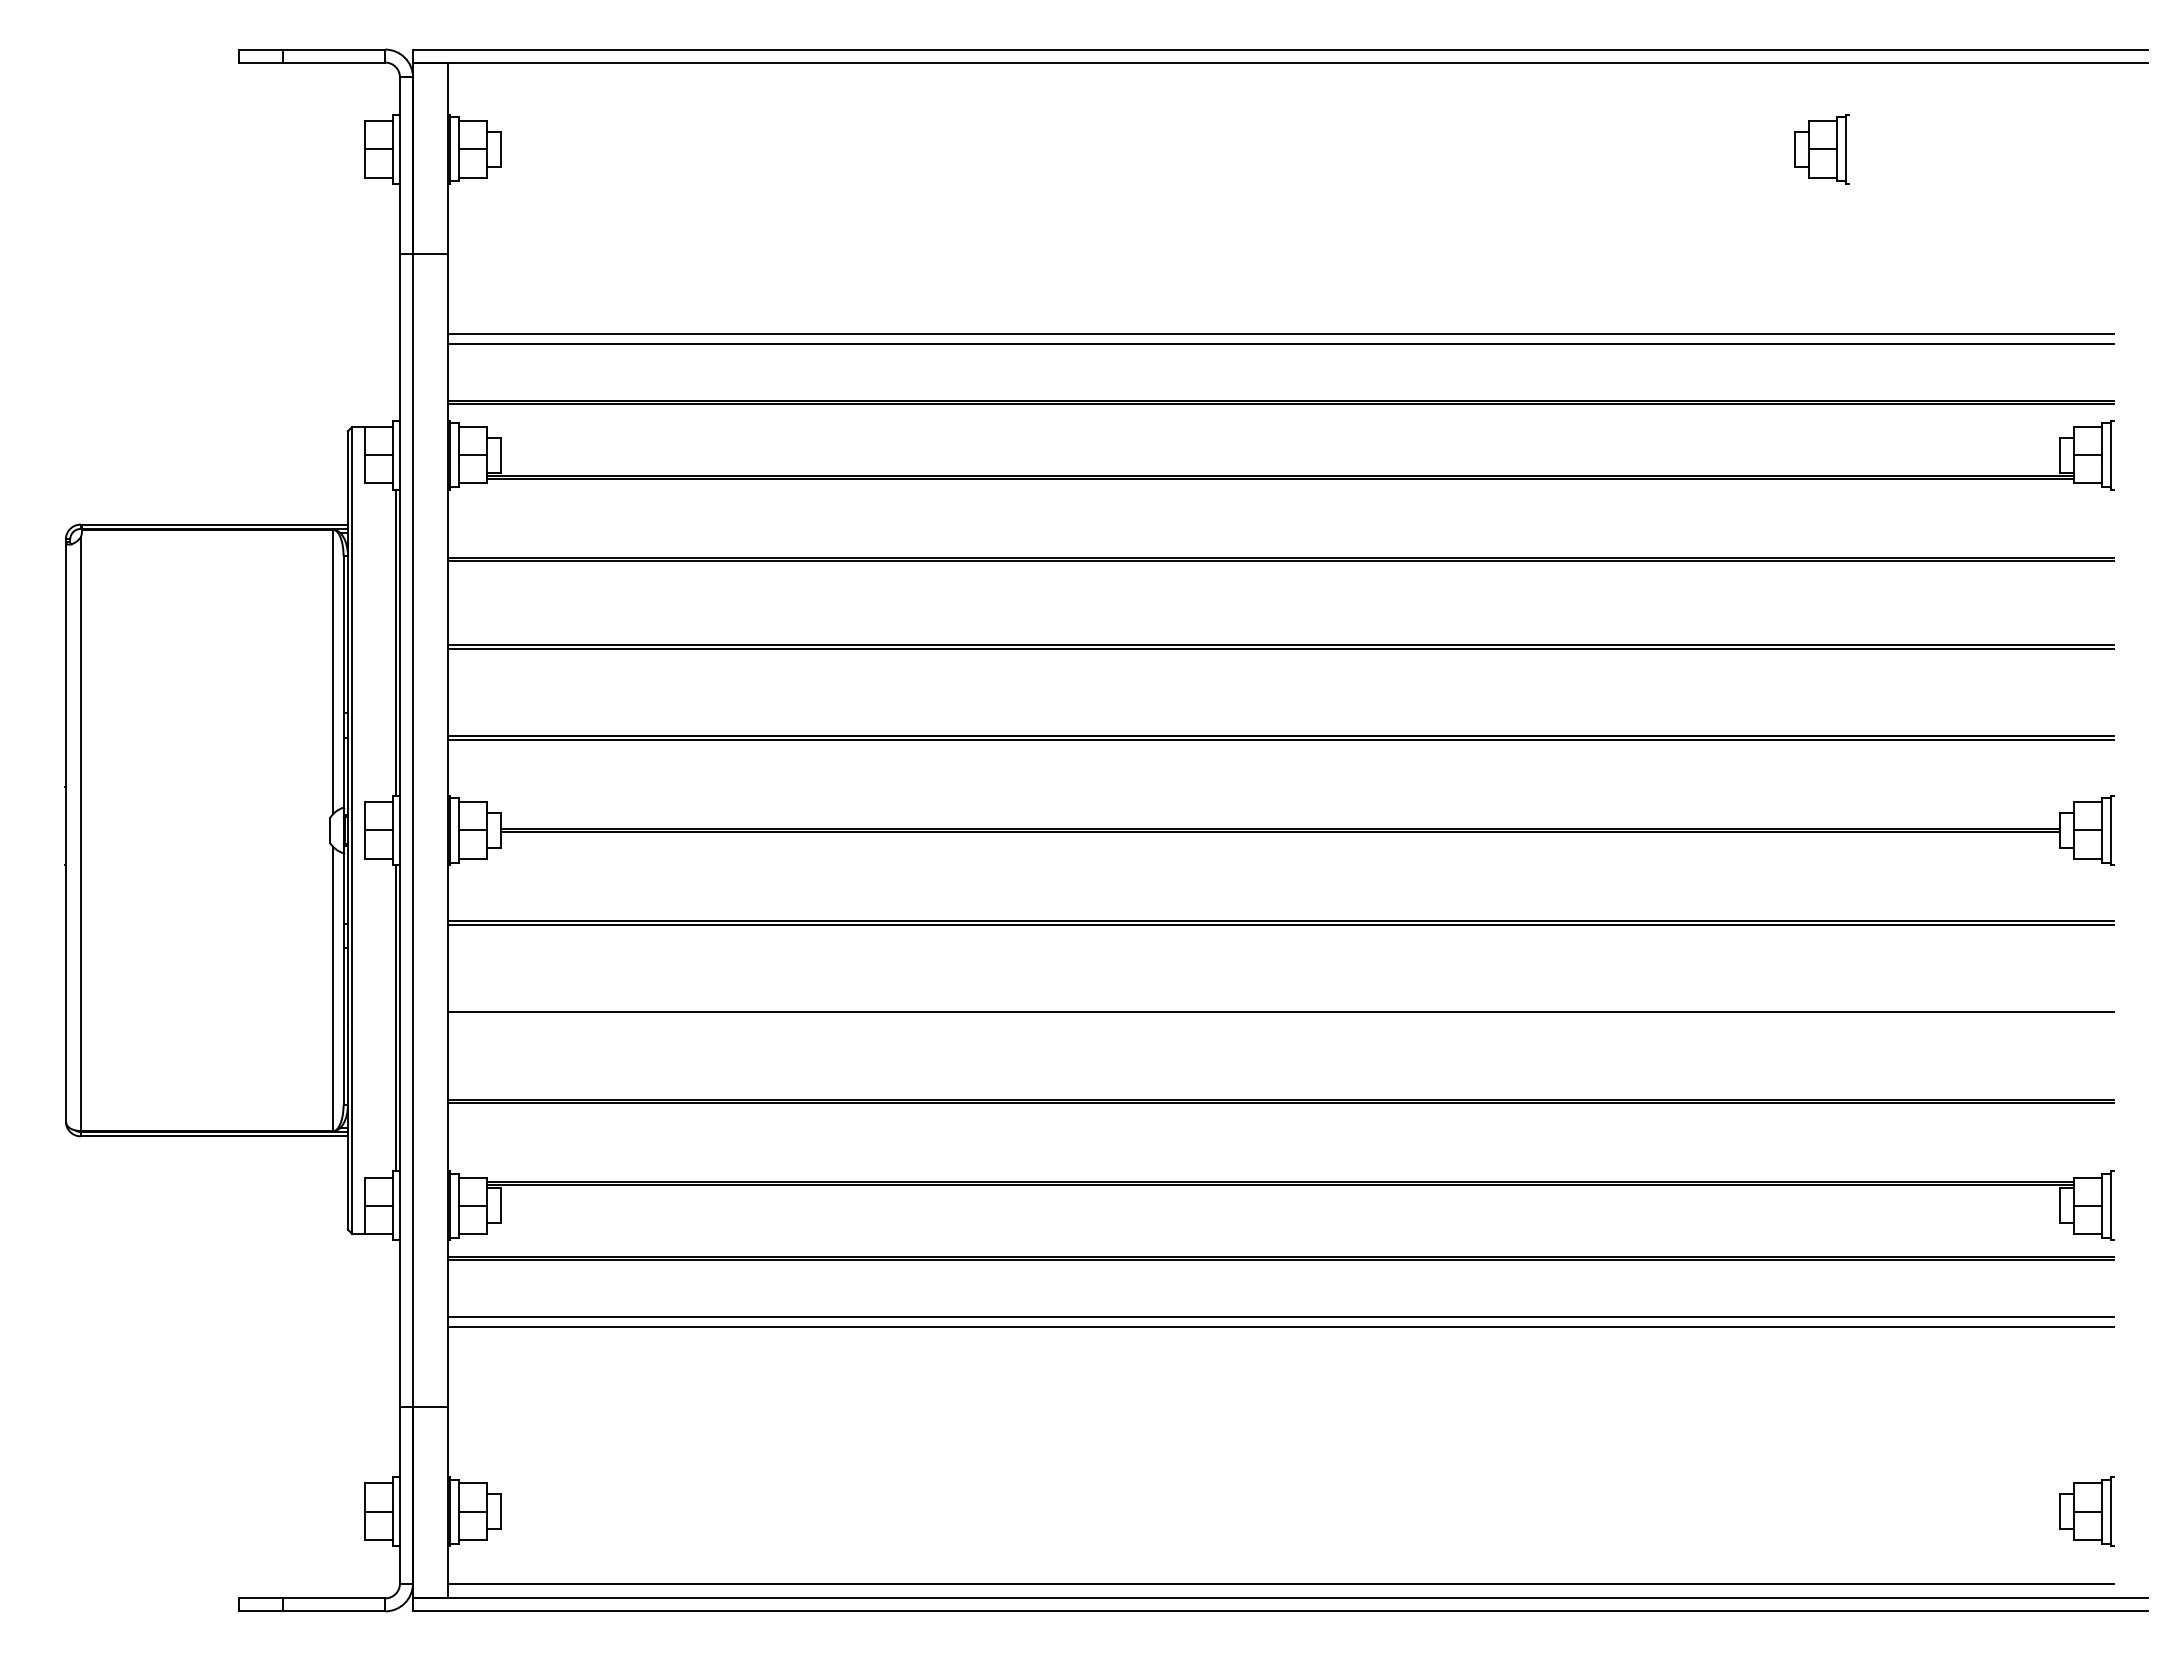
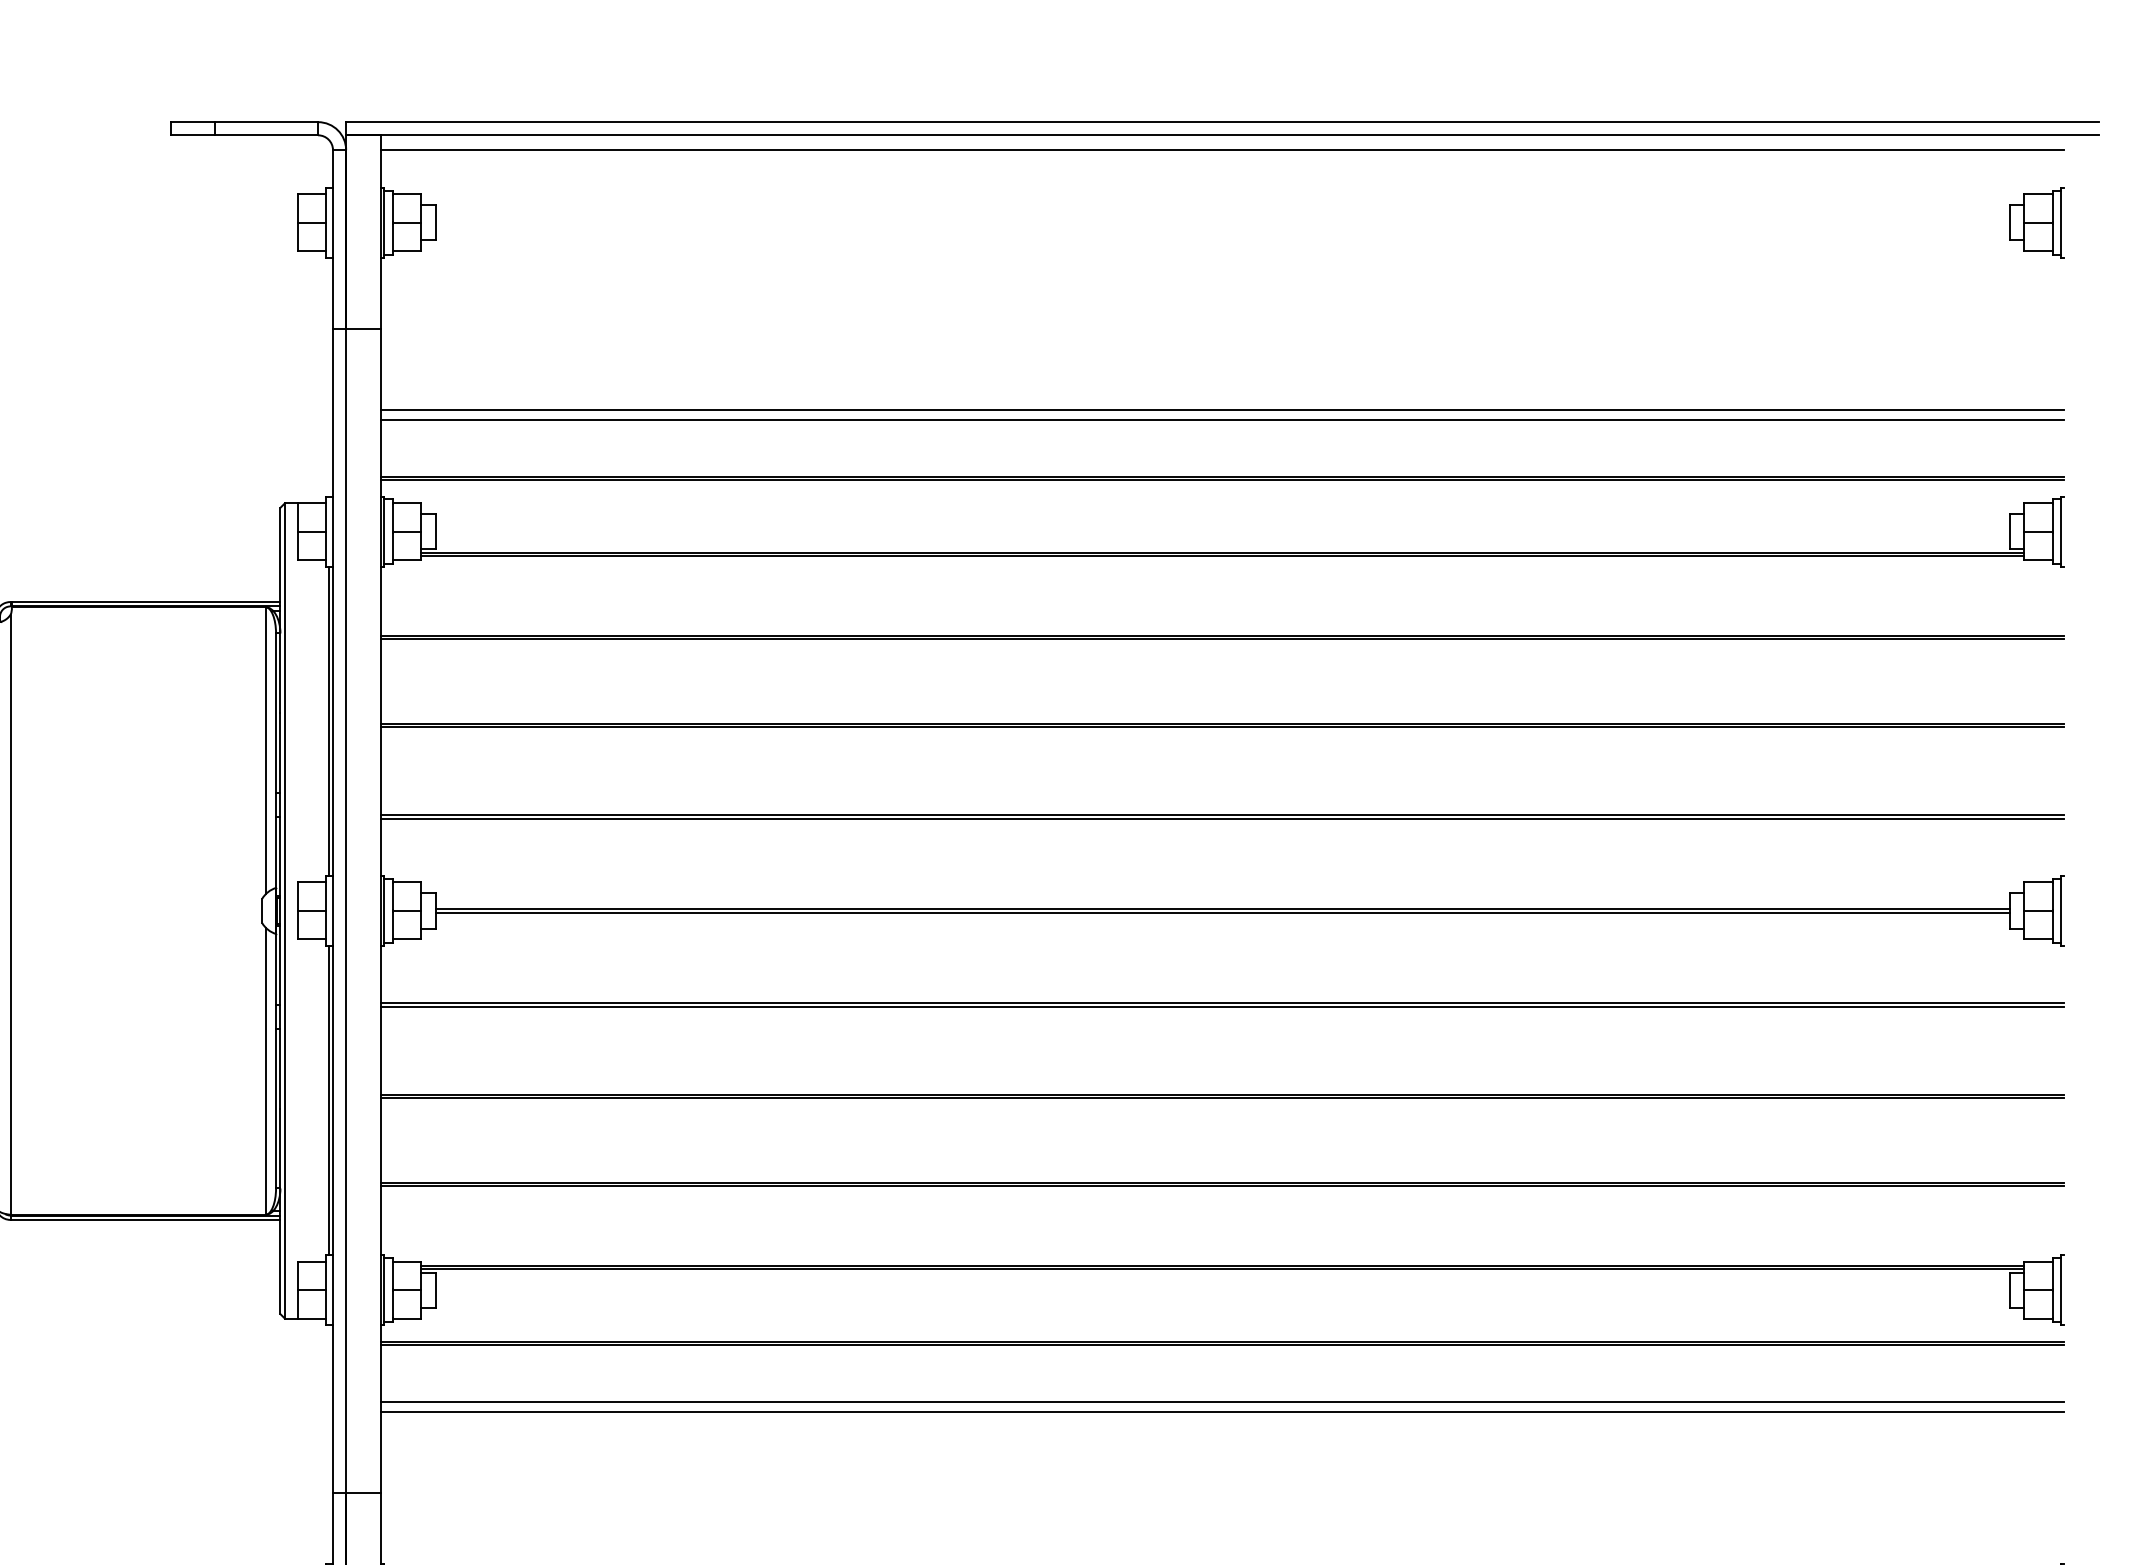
line: (1280, 77) -> (1222, 150), added
part: (1821, 149) -> (2036, 223), moved
line: (1280, 1016) -> (1222, 1098), added

